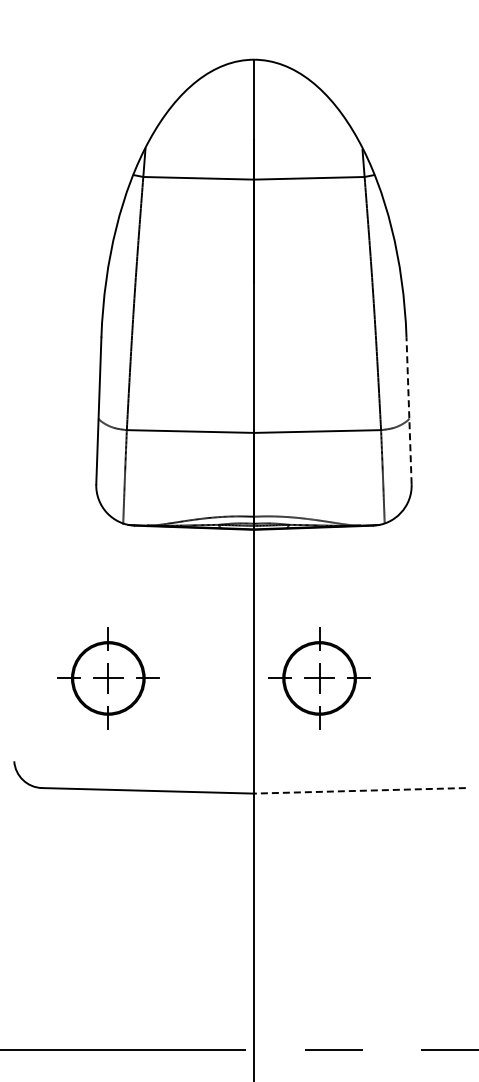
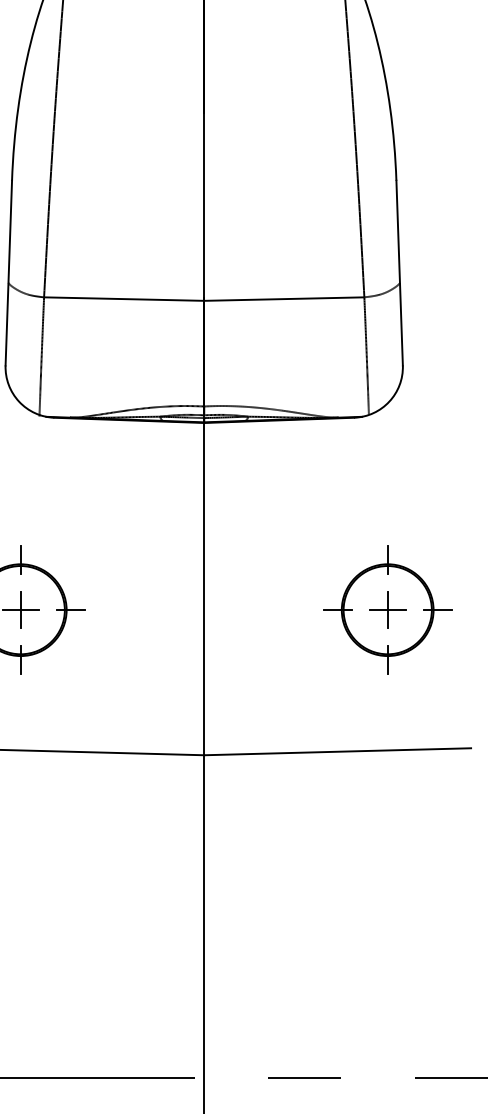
line: (409, 410) -> (400, 272), dashed -> solid
part: (319, 678) -> (387, 610), moved
line: (359, 790) -> (337, 751), dashed -> solid

